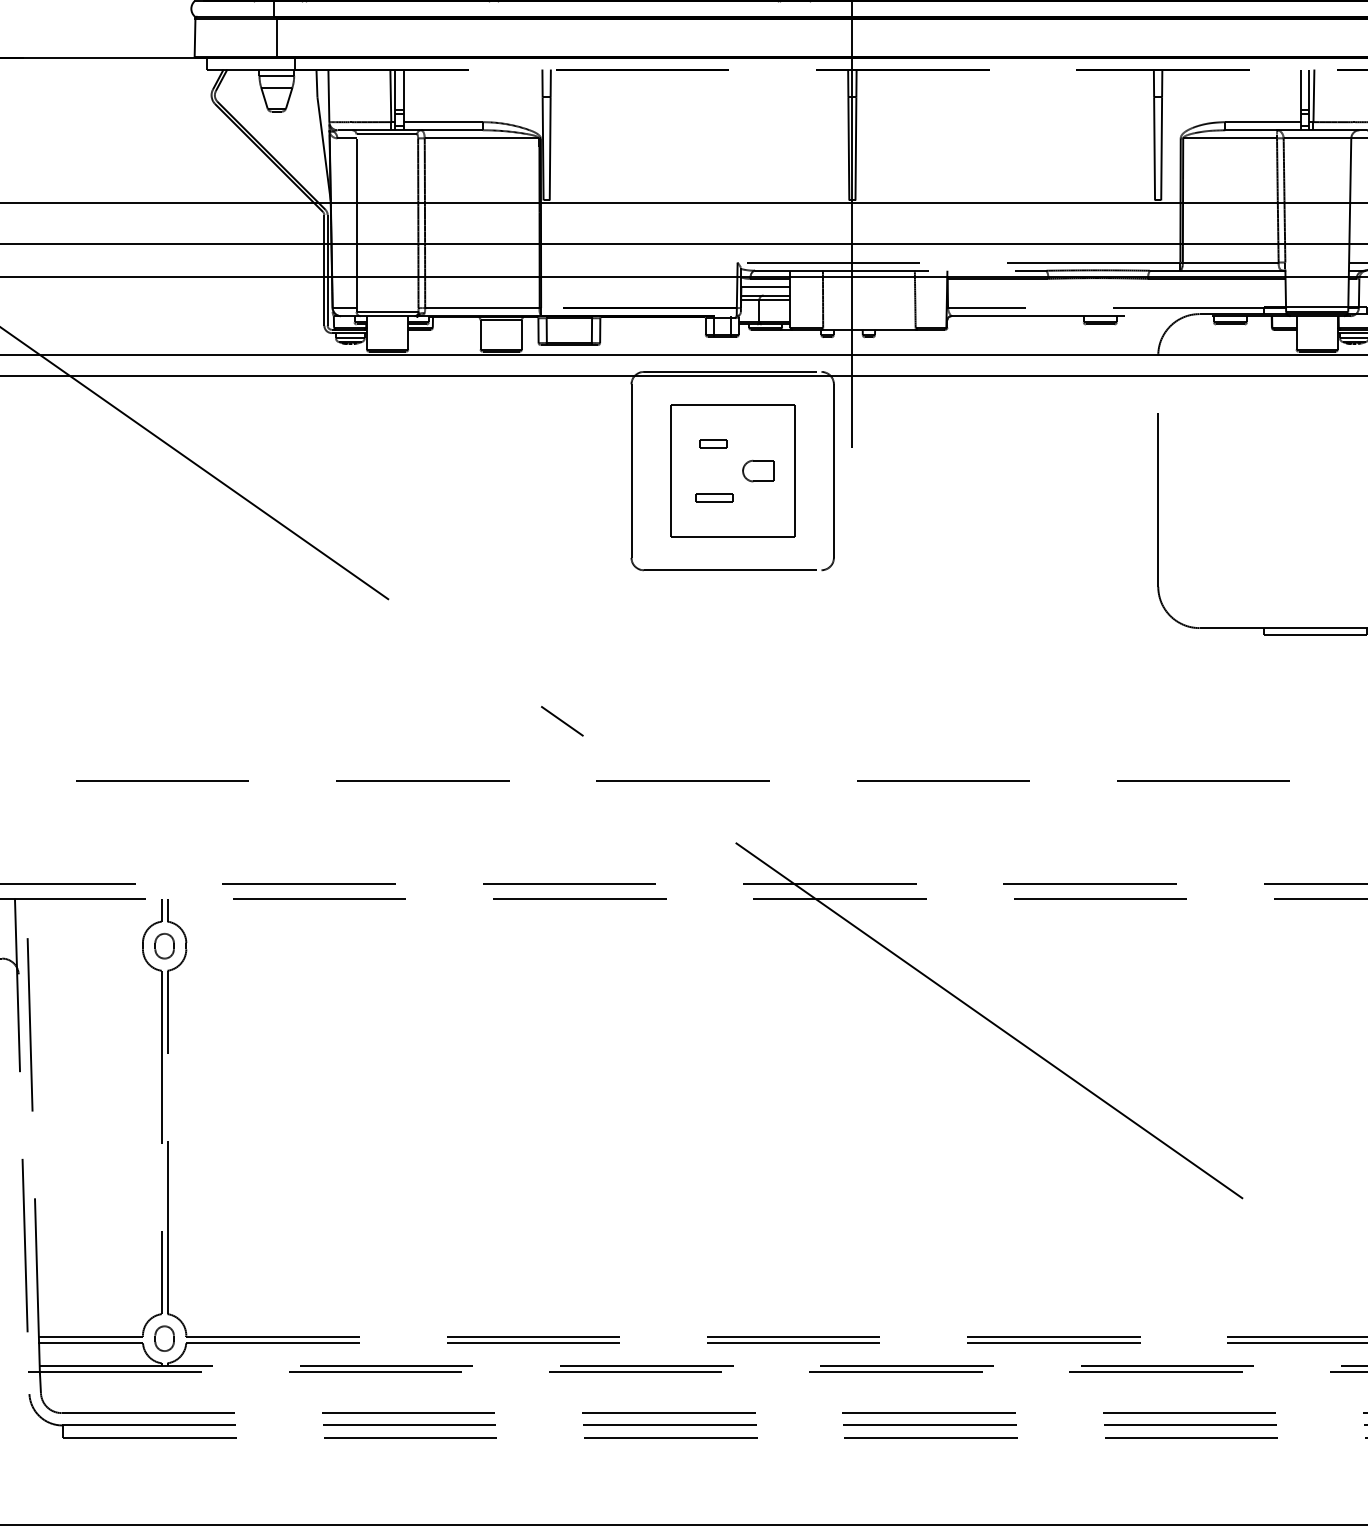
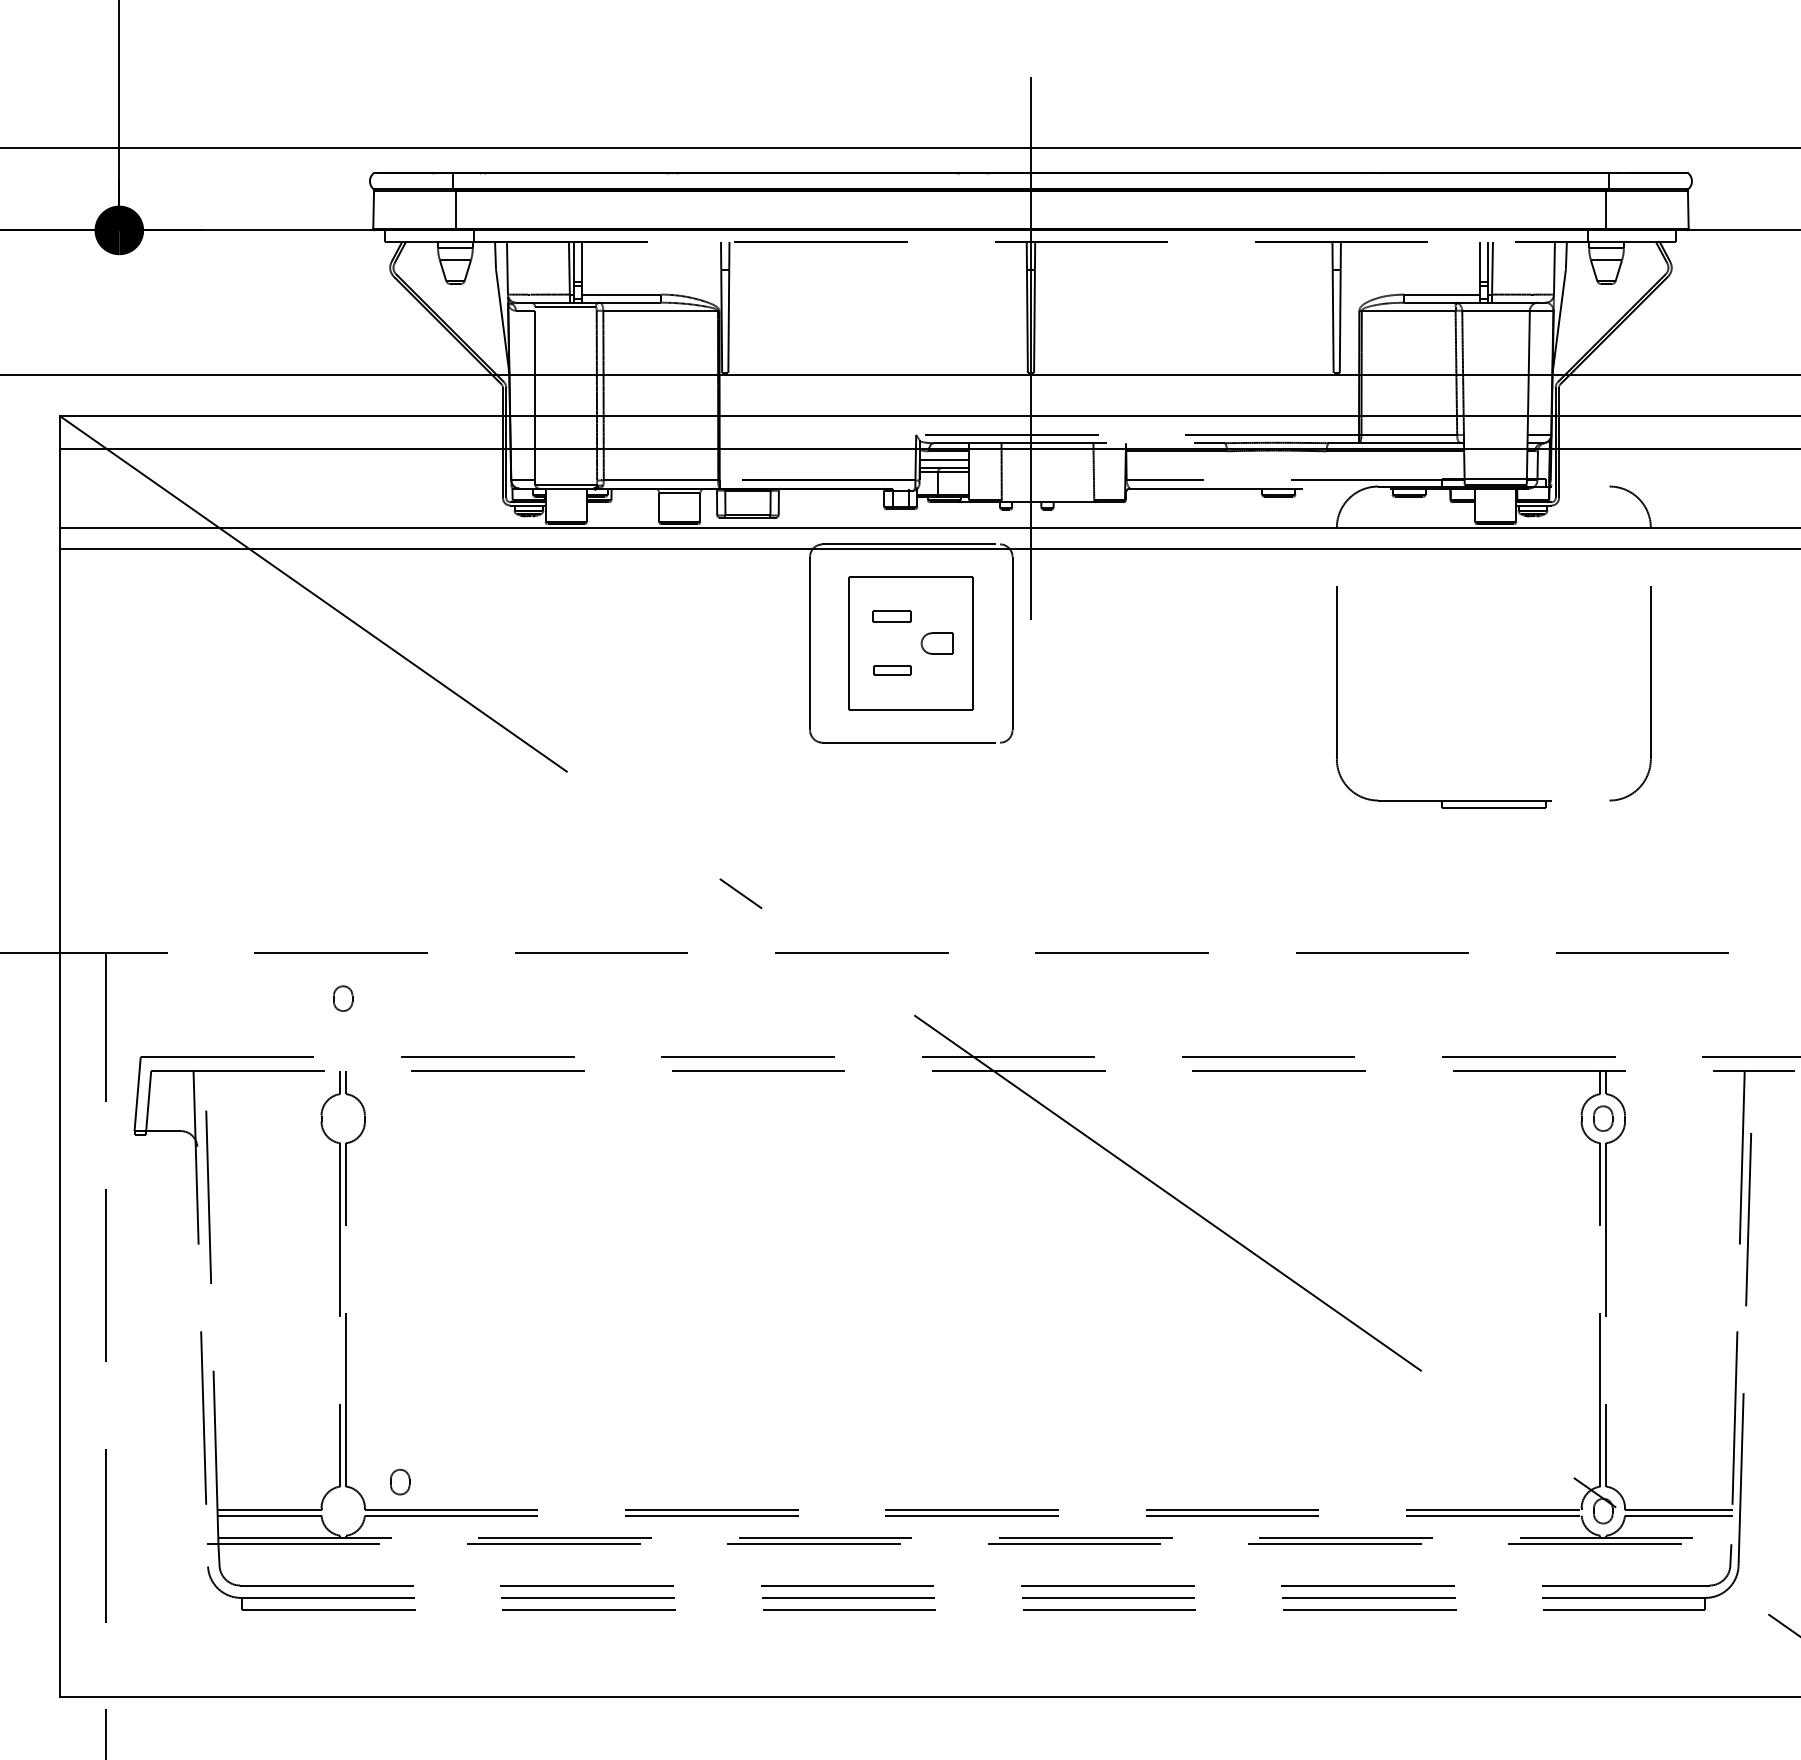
part: (712, 444) -> (891, 616), size x1.4
part: (164, 946) -> (343, 998), moved
part: (164, 1338) -> (400, 1481), moved

